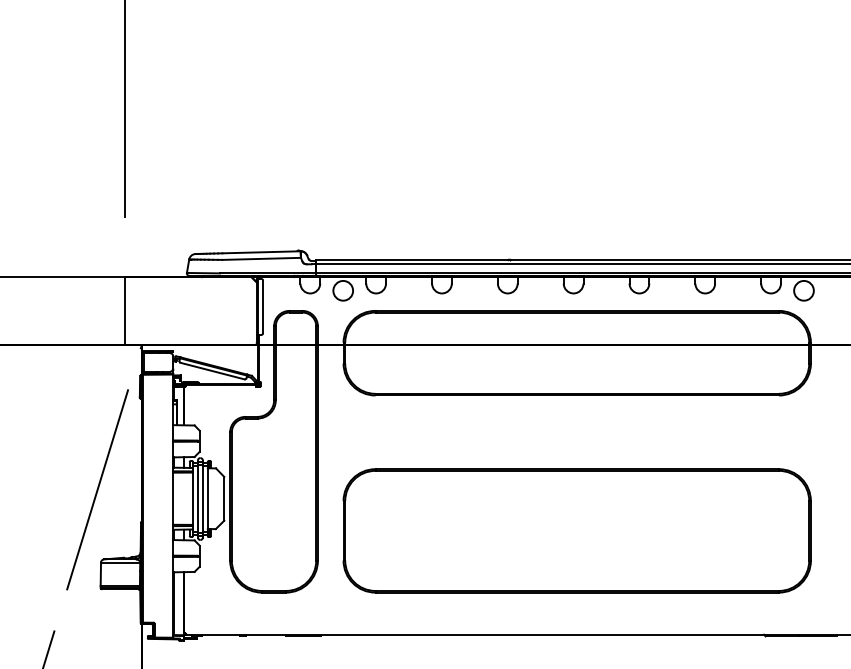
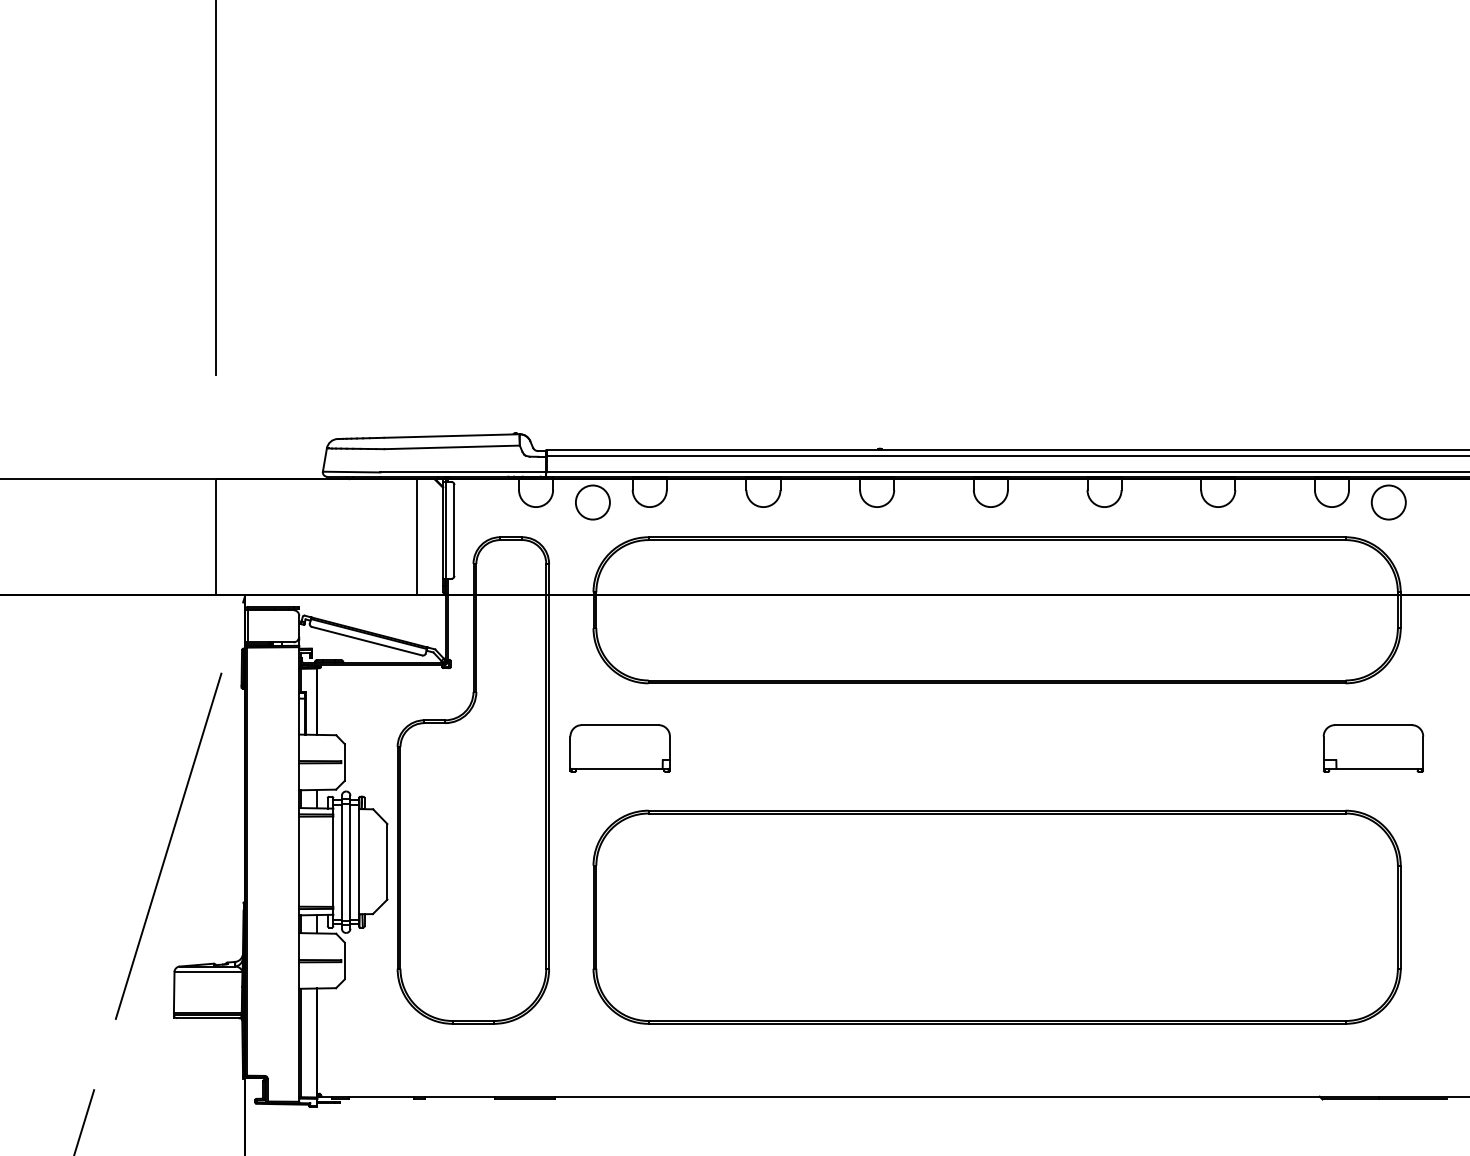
line: (241, 310) -> (417, 536), added
part: (358, 432) -> (619, 747), added
part: (794, 432) -> (1372, 747), added

